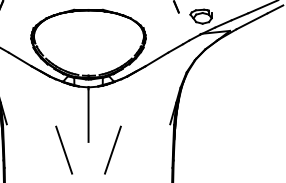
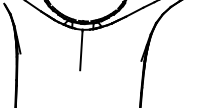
line: (64, 149) -> (62, 74), removed
line: (112, 149) -> (97, 76), removed

